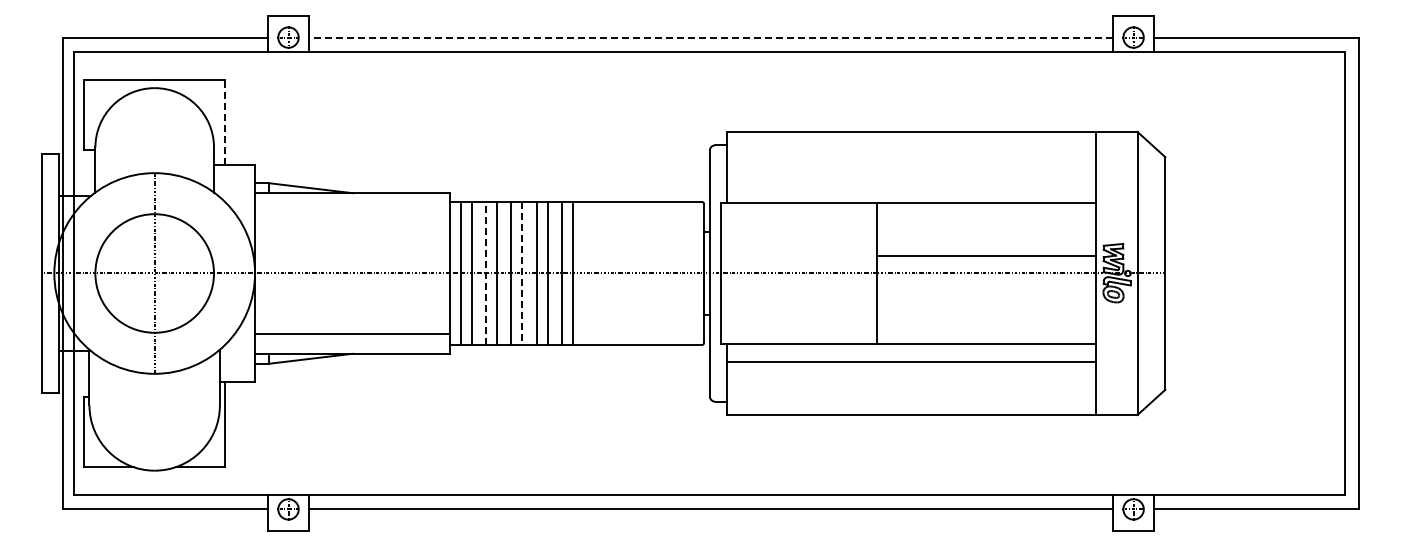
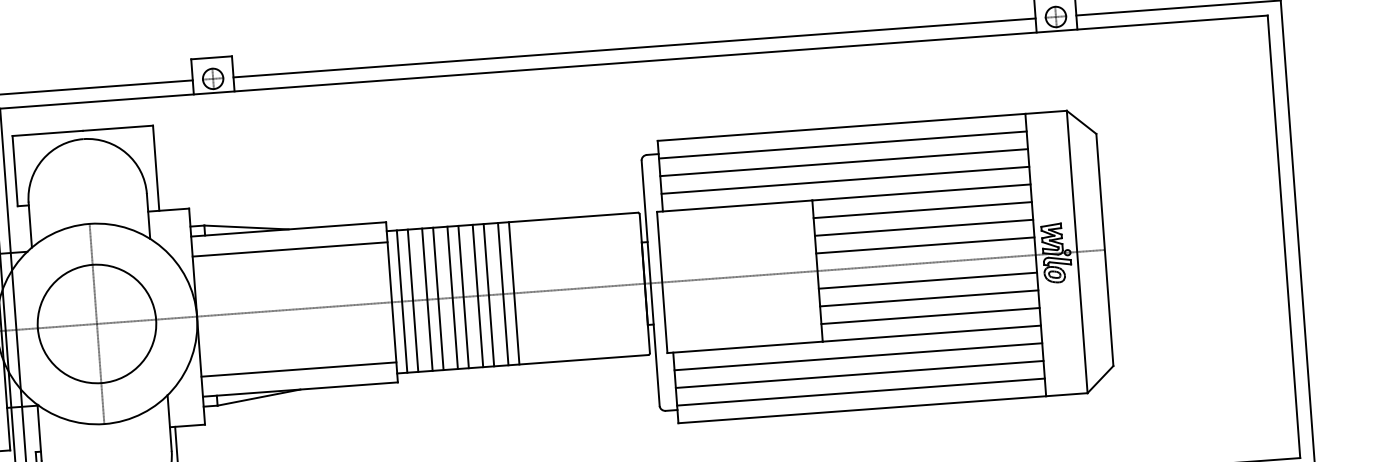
line: (710, 37) -> (634, 47), dashed -> solid
line: (225, 122) -> (156, 168), dashed -> solid
line: (911, 149) -> (842, 144), added
line: (911, 167) -> (843, 162), added
line: (911, 185) -> (845, 180), added
line: (352, 213) -> (289, 249), added
line: (986, 220) -> (922, 210), added
line: (986, 238) -> (923, 228), added
line: (485, 273) -> (426, 299), dashed -> solid
line: (522, 273) -> (463, 297), dashed -> solid
line: (986, 291) -> (927, 281), added
line: (986, 308) -> (929, 297), added
line: (986, 326) -> (930, 315), added
line: (911, 379) -> (859, 374), added
line: (911, 397) -> (860, 392), added

